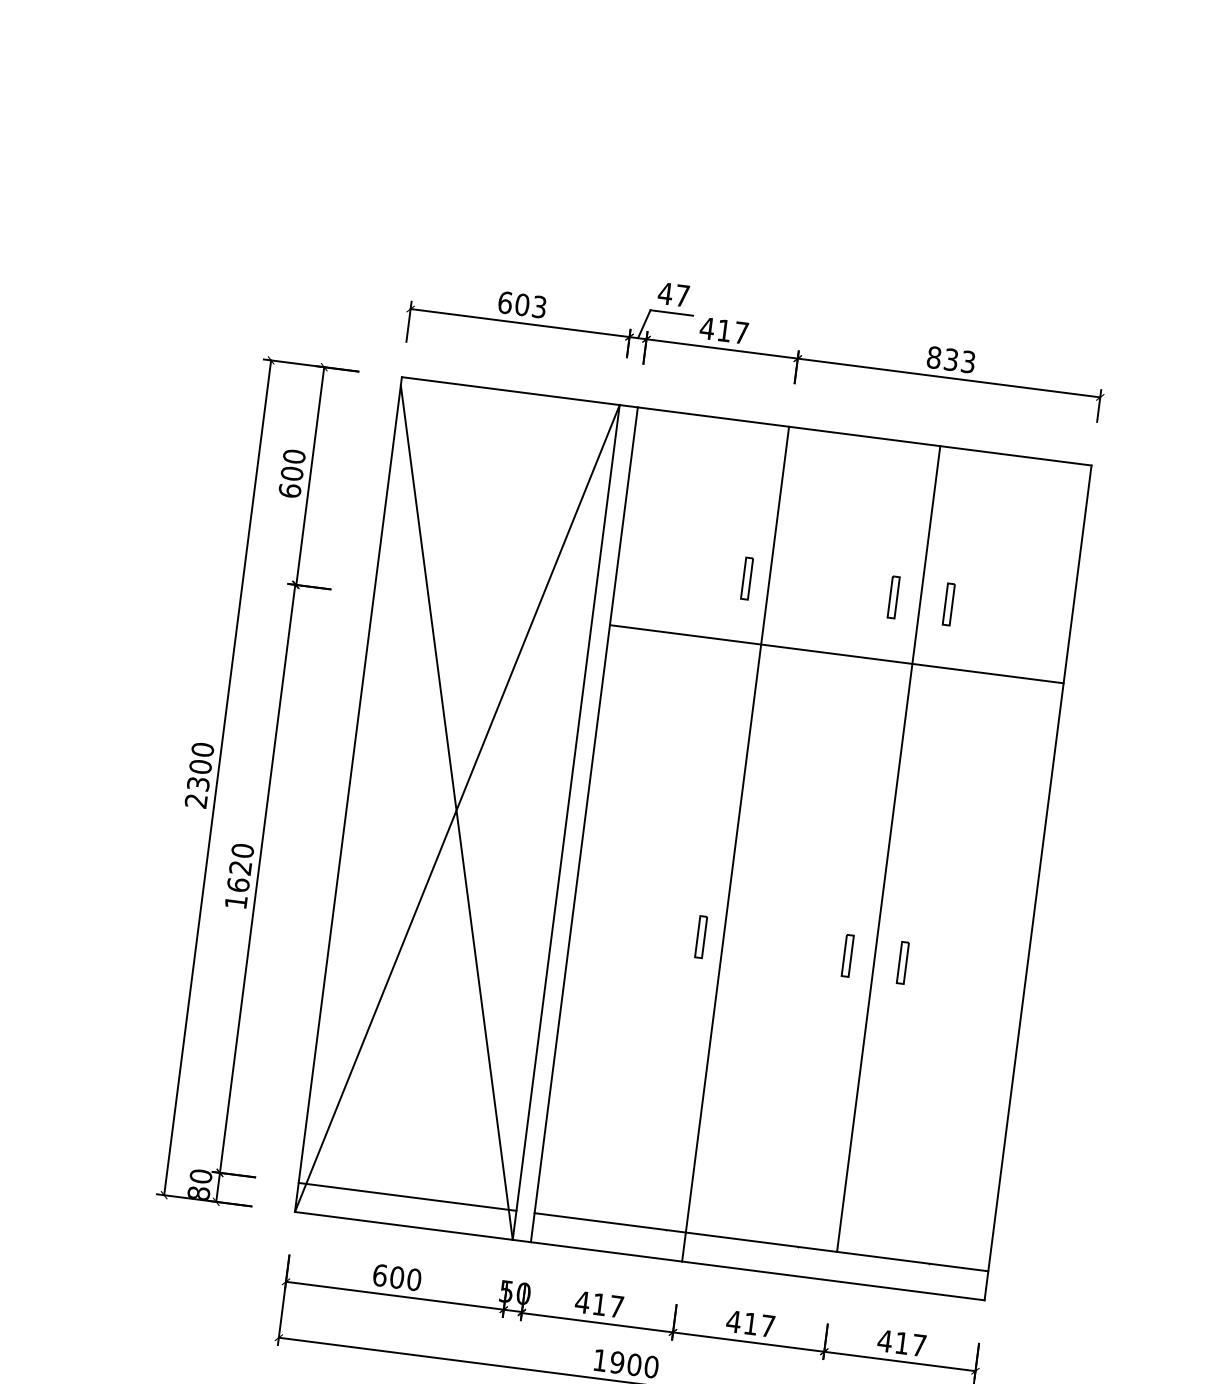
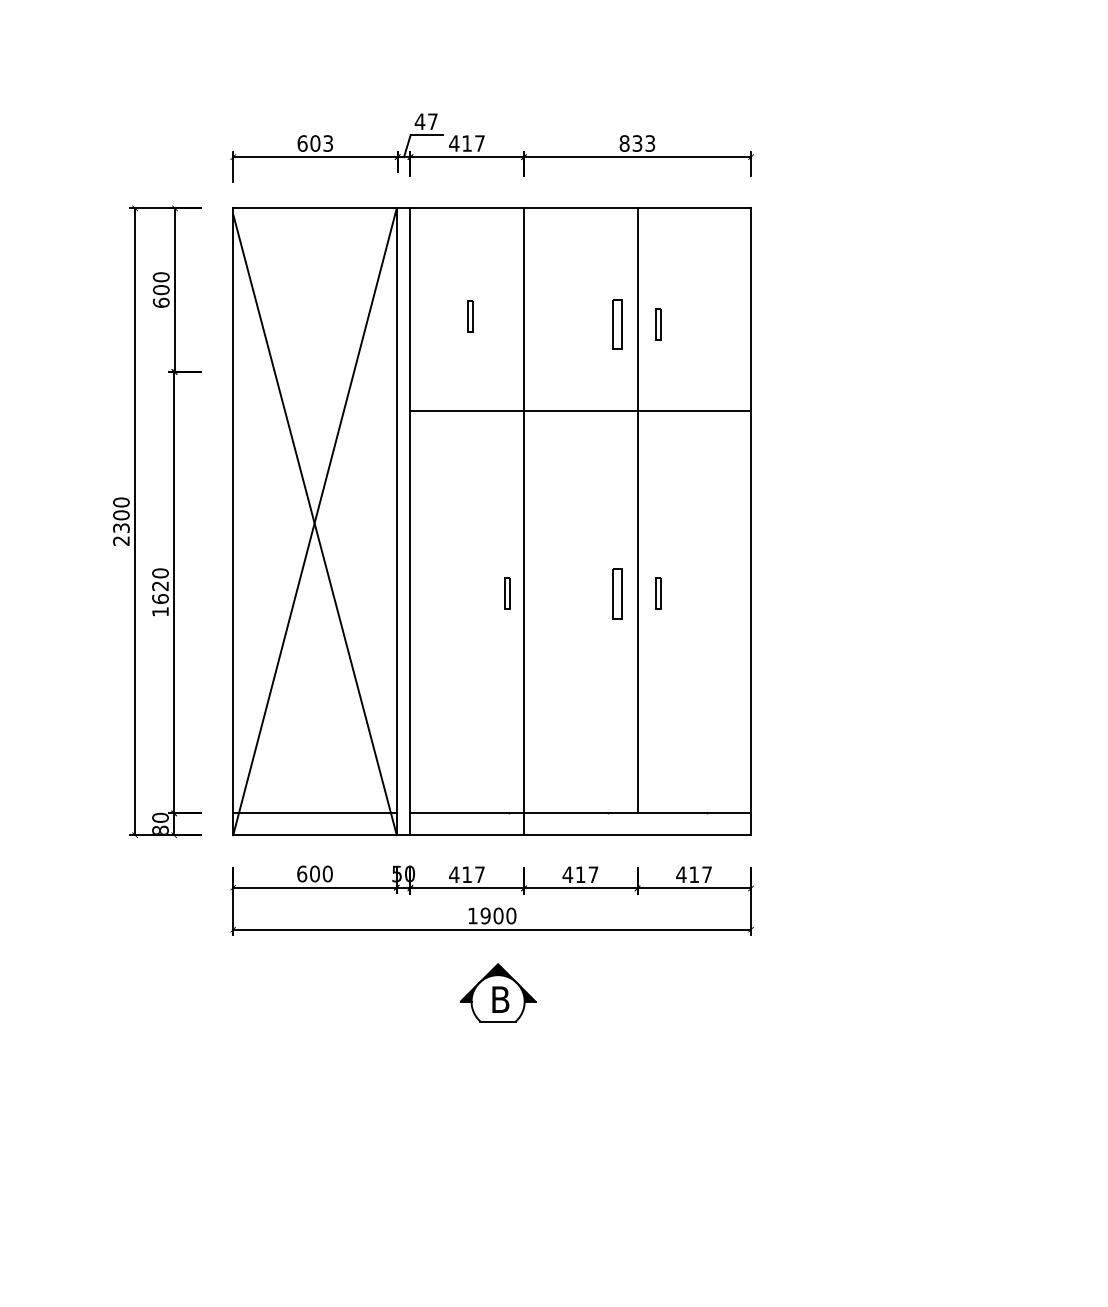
part: (747, 578) -> (470, 316), moved
part: (893, 597) -> (617, 324), size x1.6
line: (836, 653) -> (580, 410), moved
part: (847, 955) -> (617, 593), size x1.6

